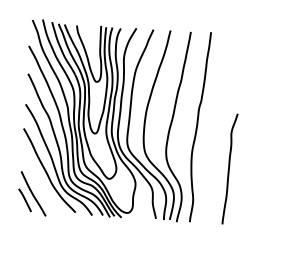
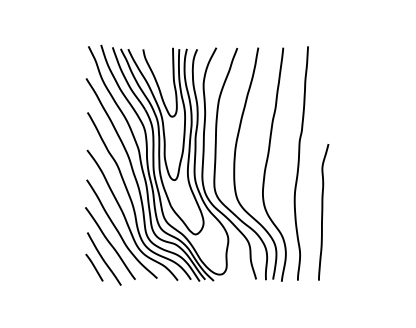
curve: (229, 169) -> (323, 212), moved
curve: (39, 181) -> (110, 243), added

